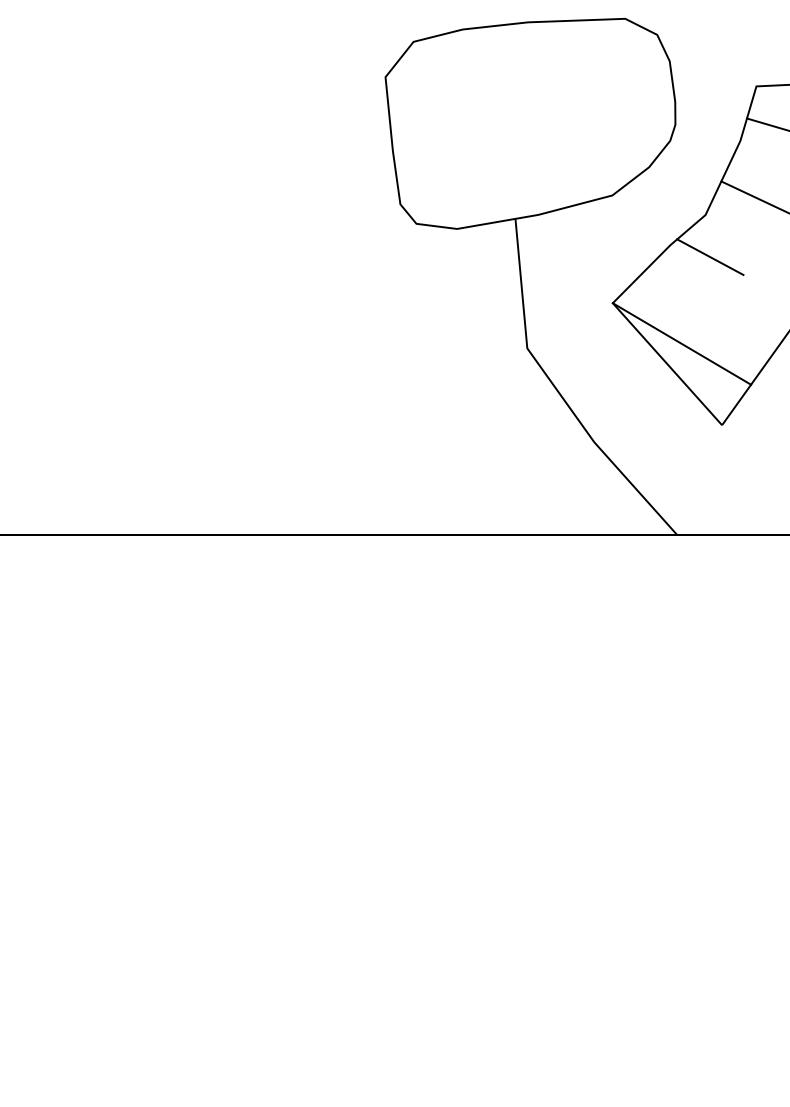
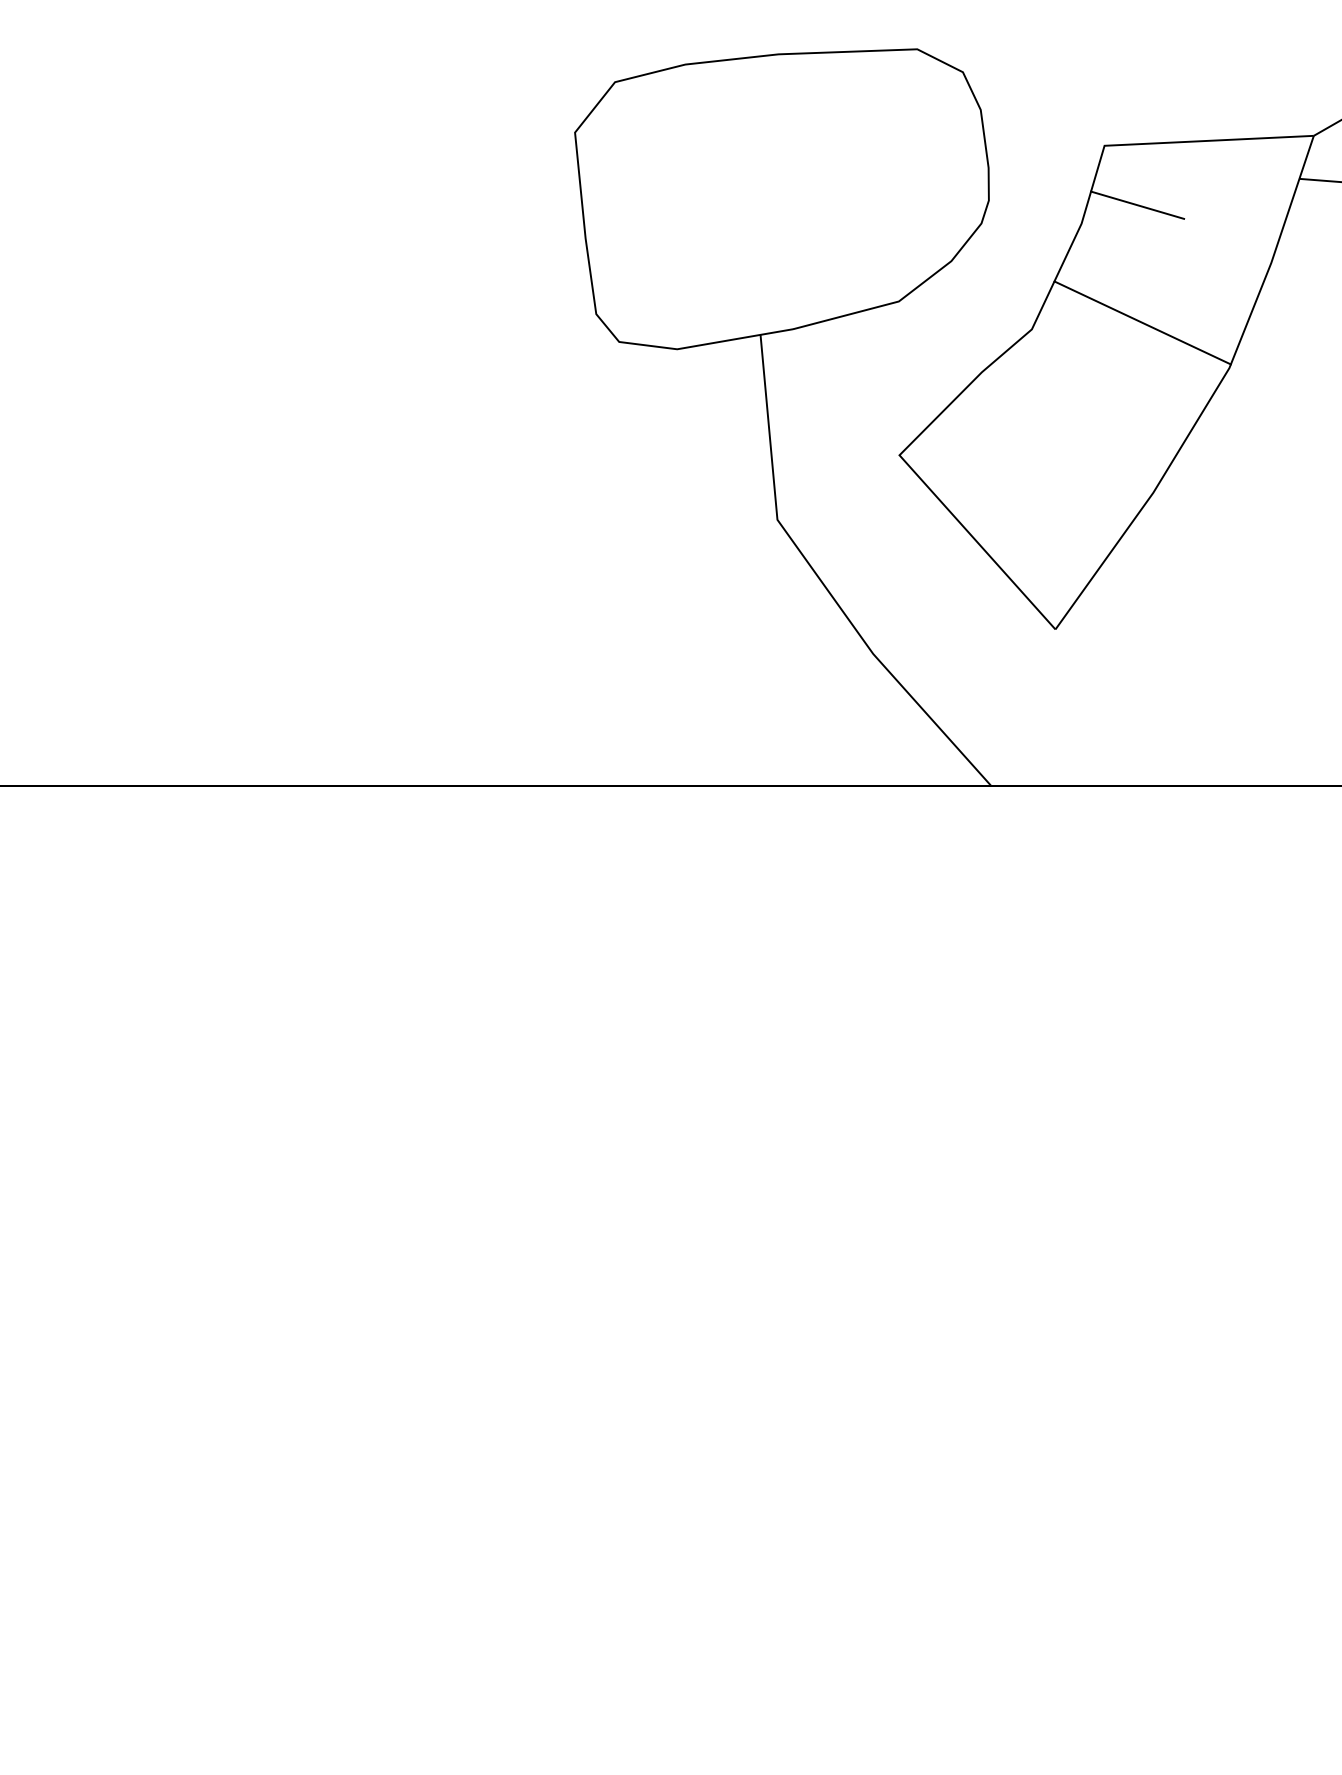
line: (710, 257) -> (1038, 389), removed
line: (681, 343) -> (997, 513), removed

